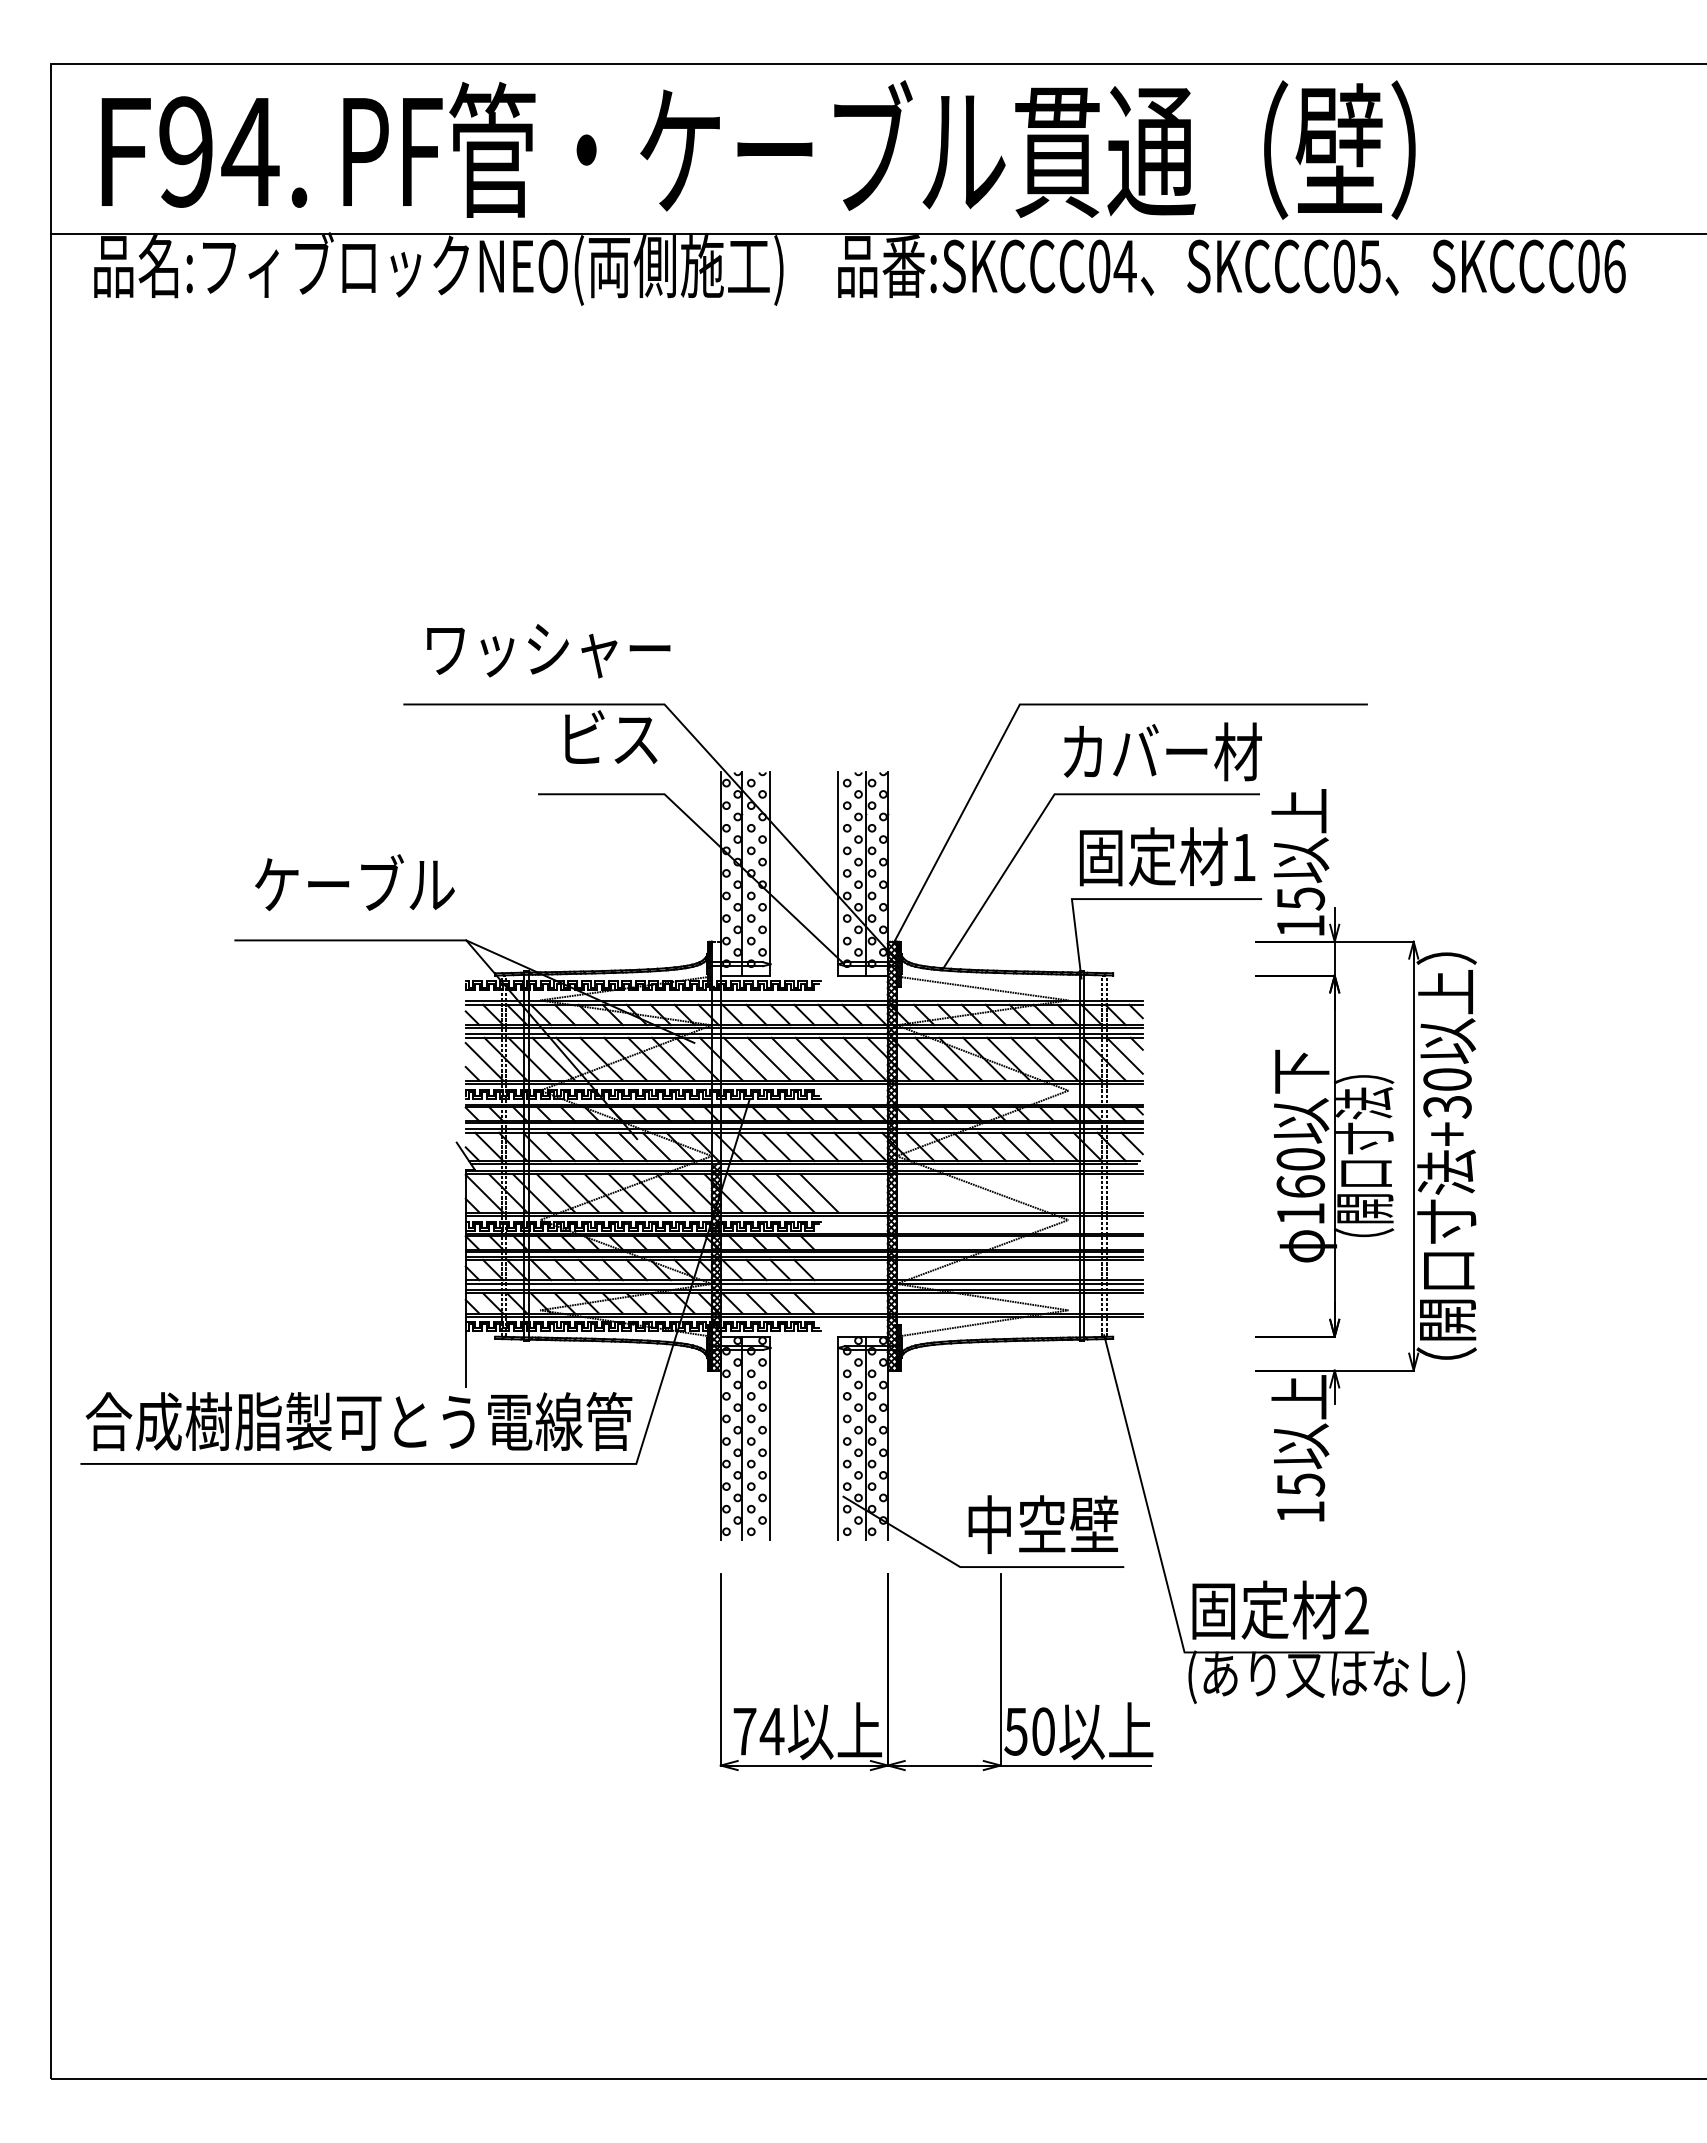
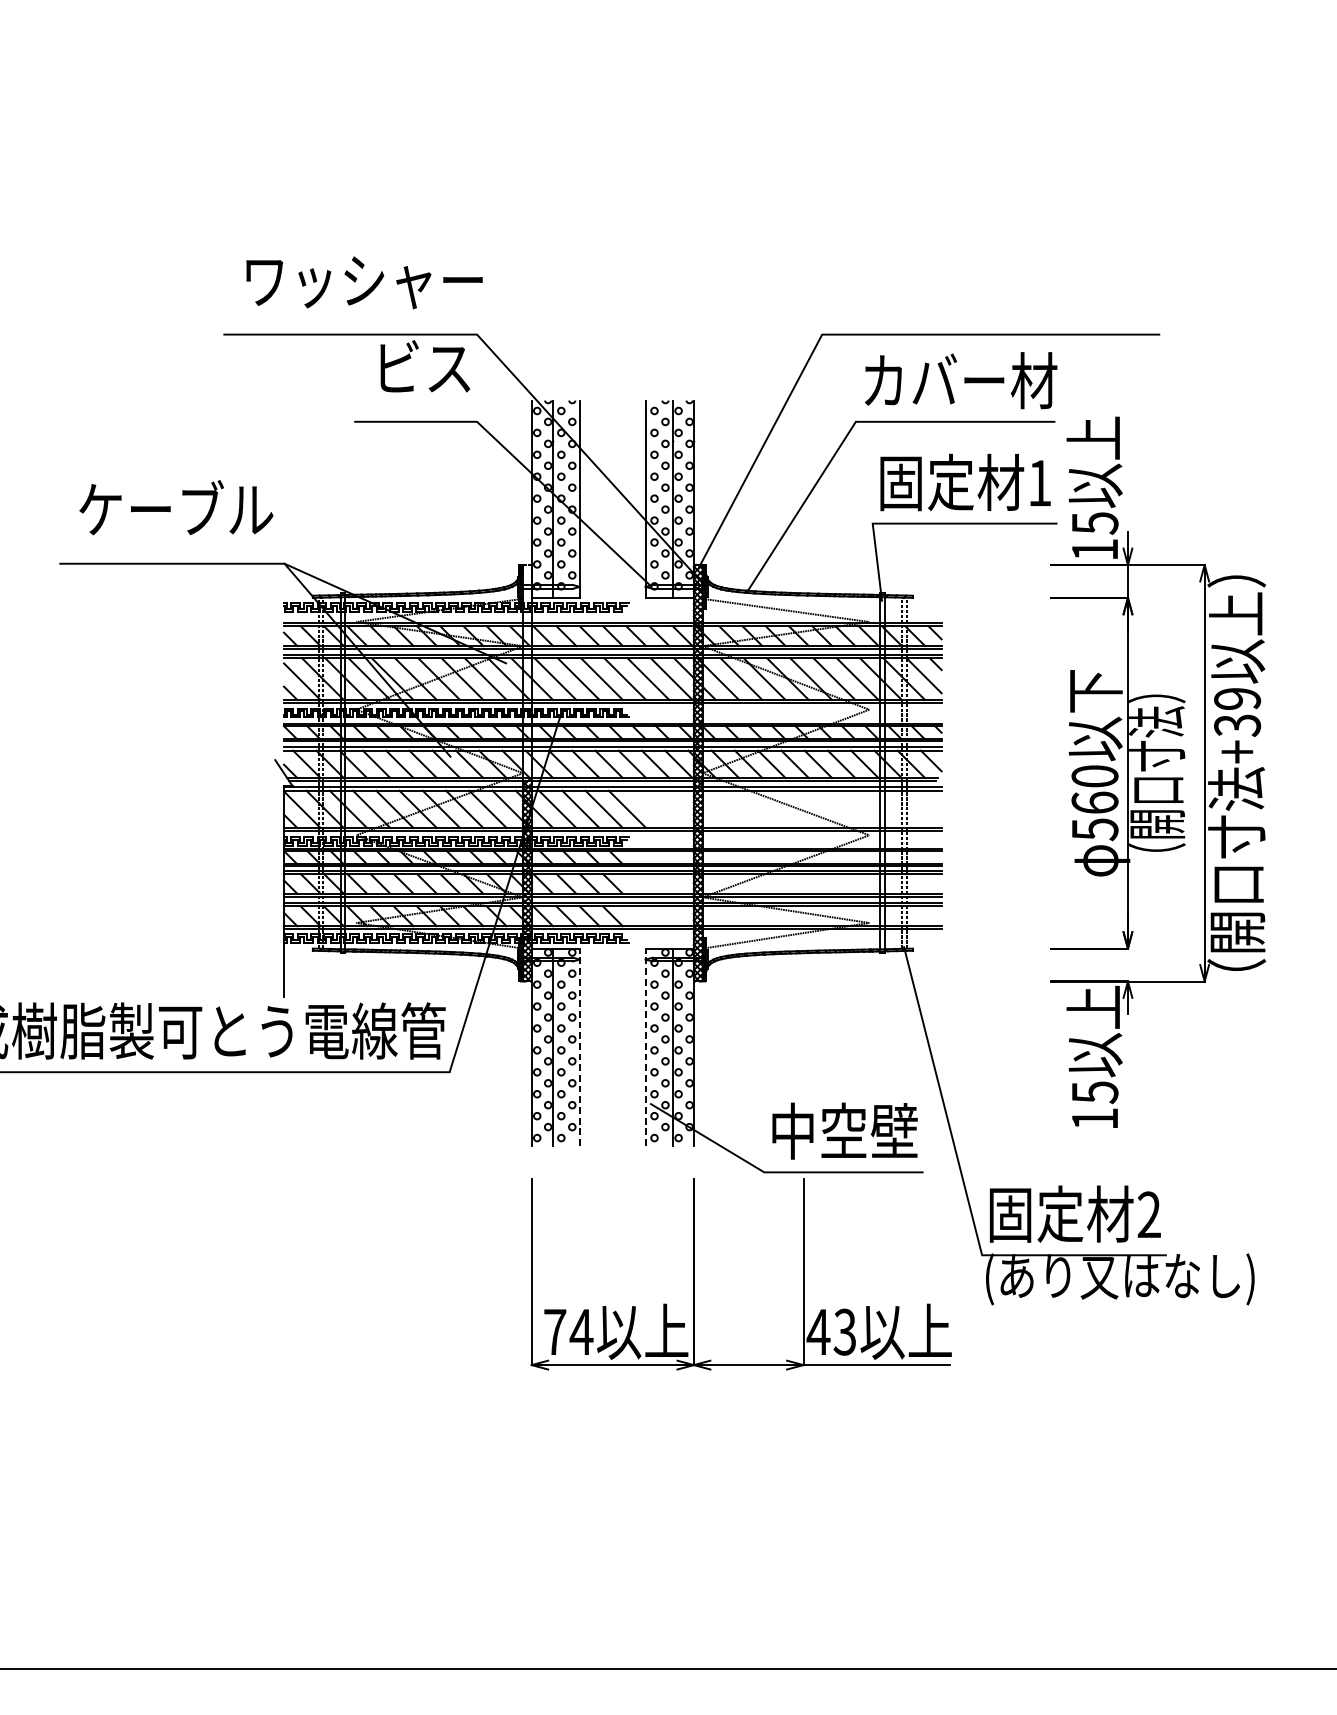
text: (1447, 1079) -> (1237, 698), +30 -> +39
text: (1301, 1214) -> (1095, 829), 160 -> 560
line: (770, 1438) -> (579, 1047), solid -> dashed
line: (838, 1438) -> (646, 1047), solid -> dashed
text: (1028, 1731) -> (830, 1332), 50 -> 43

